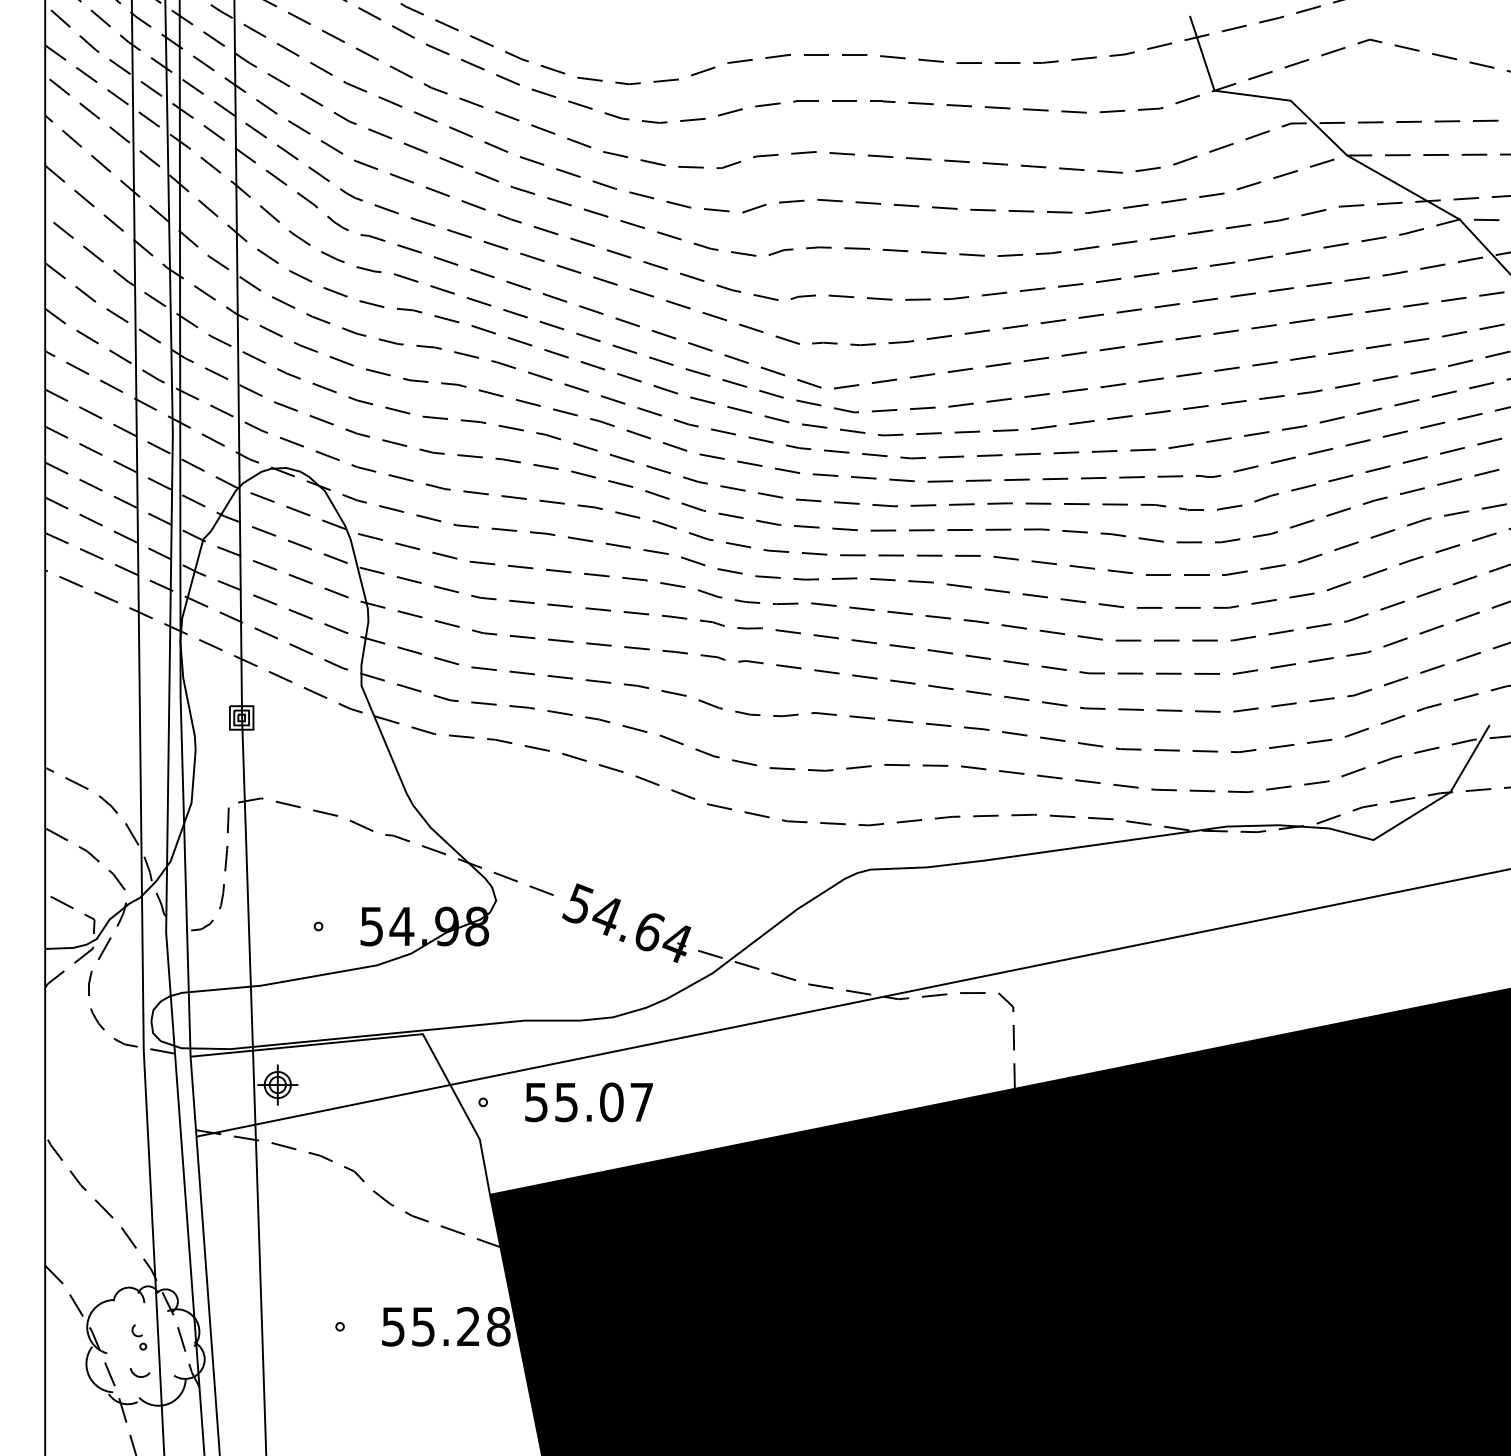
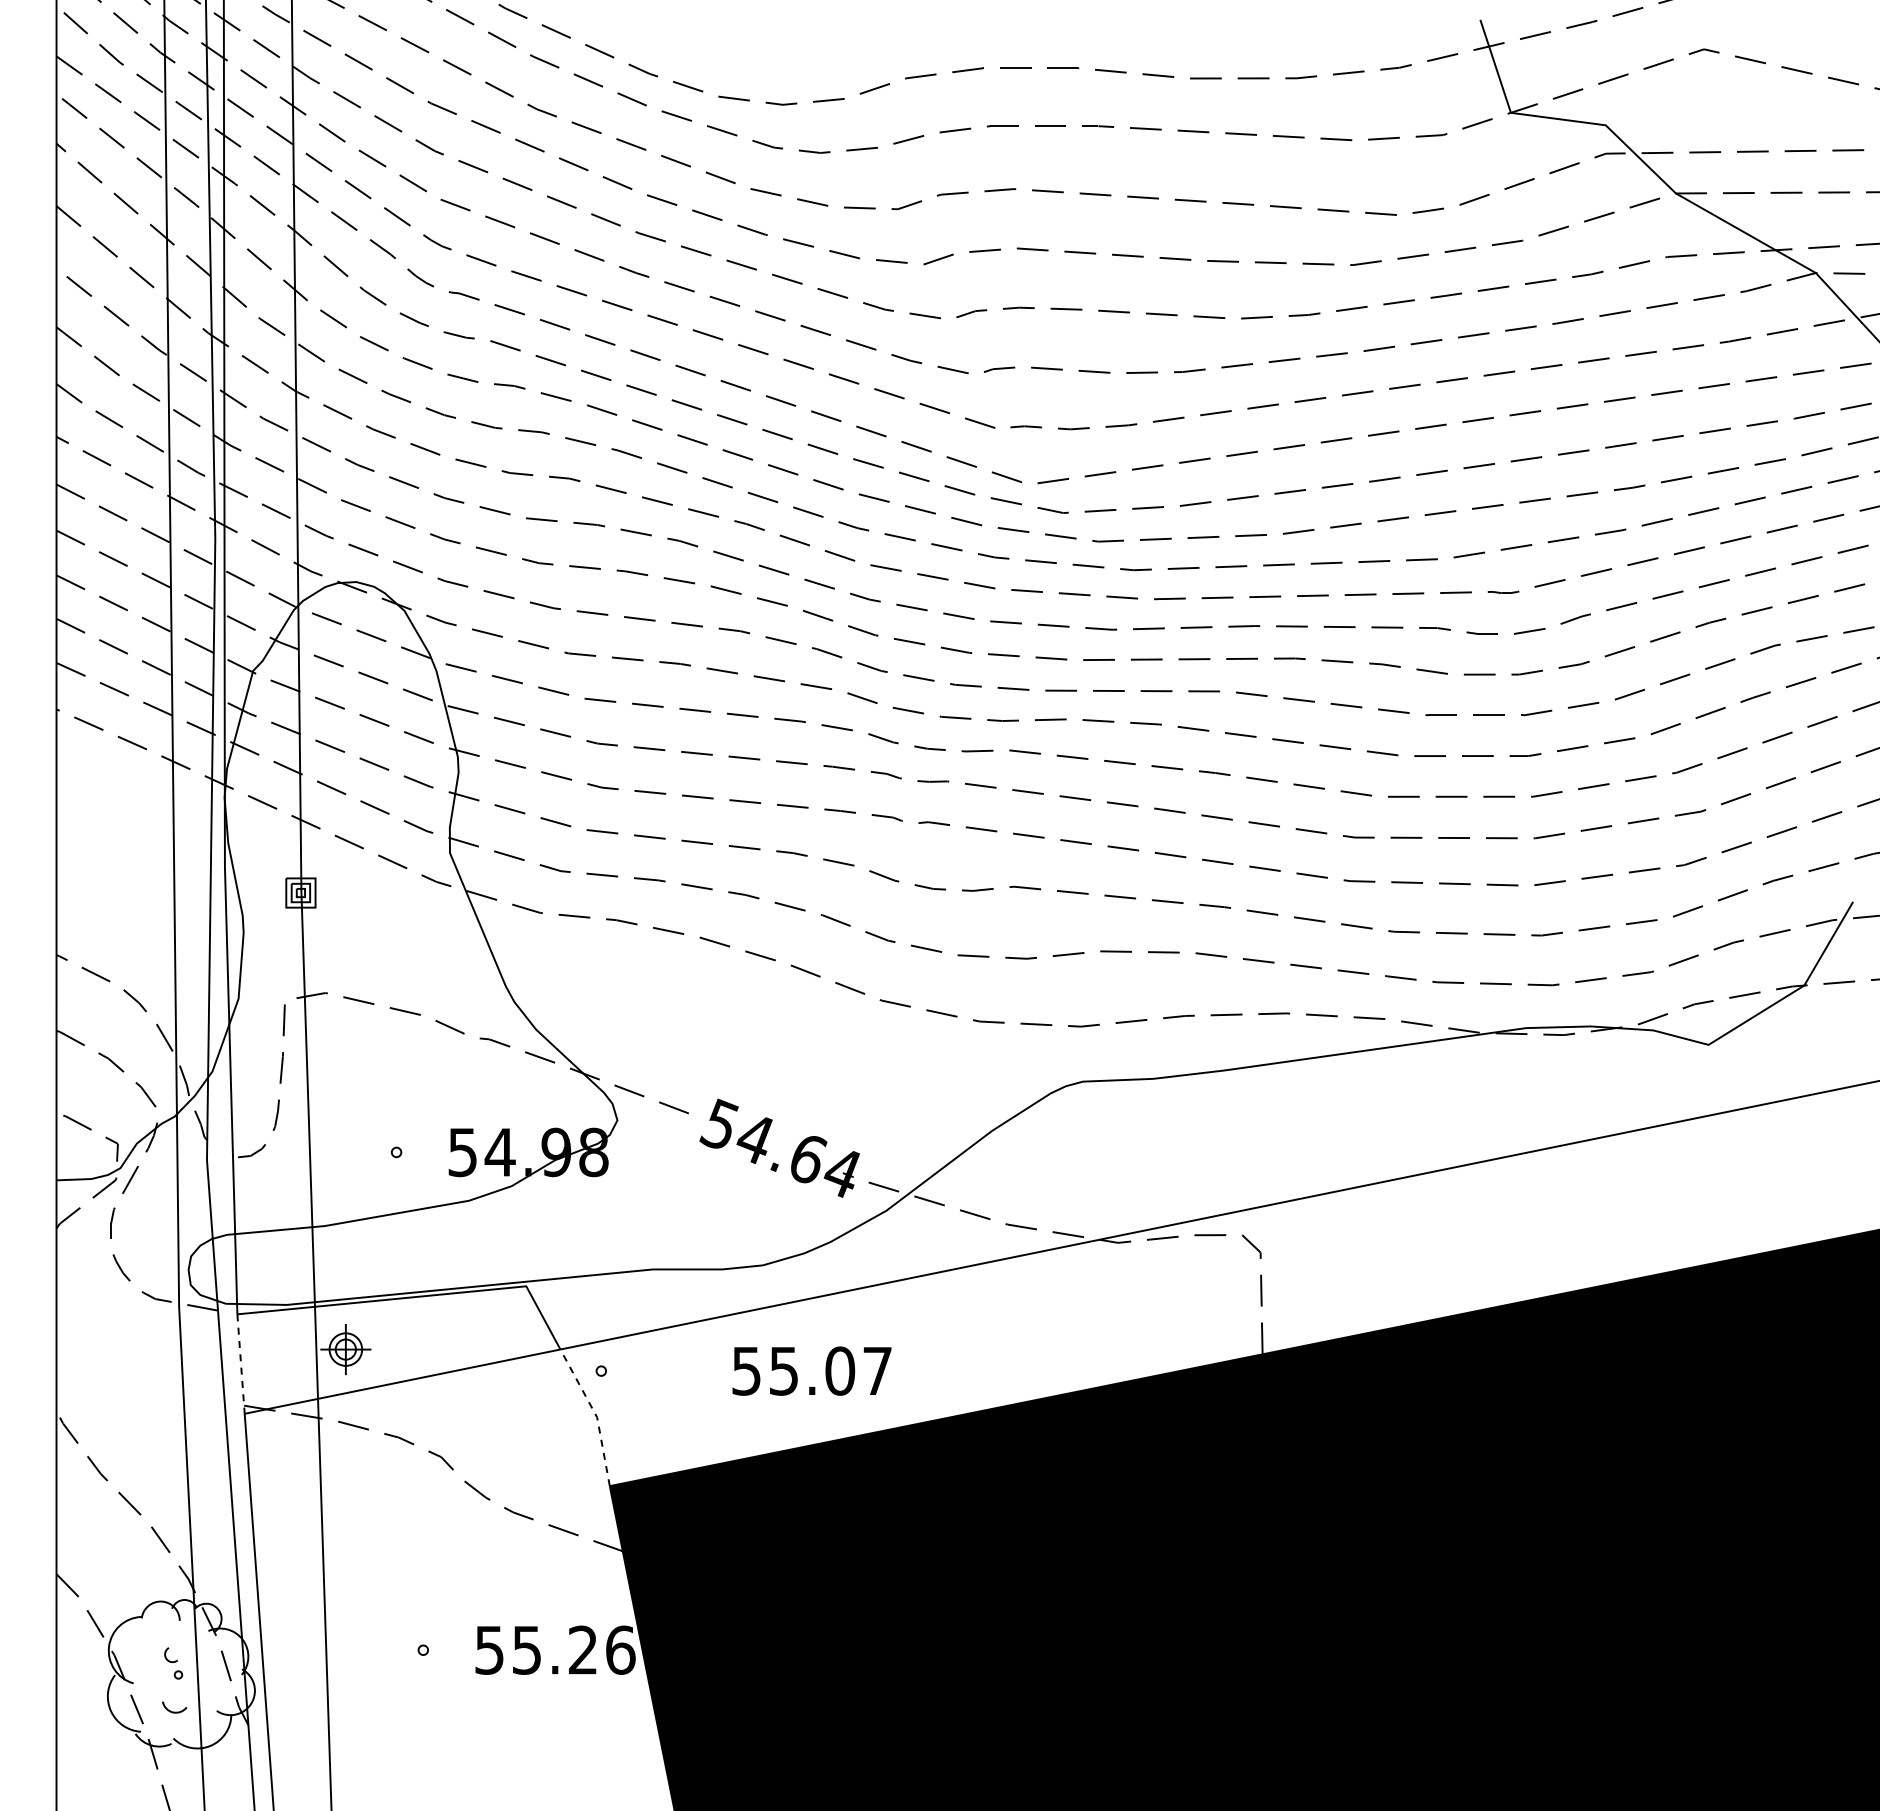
line: (193, 1097) -> (241, 1364), solid -> dashed
text: (588, 1101) -> (811, 1370), moved
line: (478, 1136) -> (595, 1413), solid -> dashed
text: (498, 1326) -> (620, 1649), 55.28 -> 55.26

